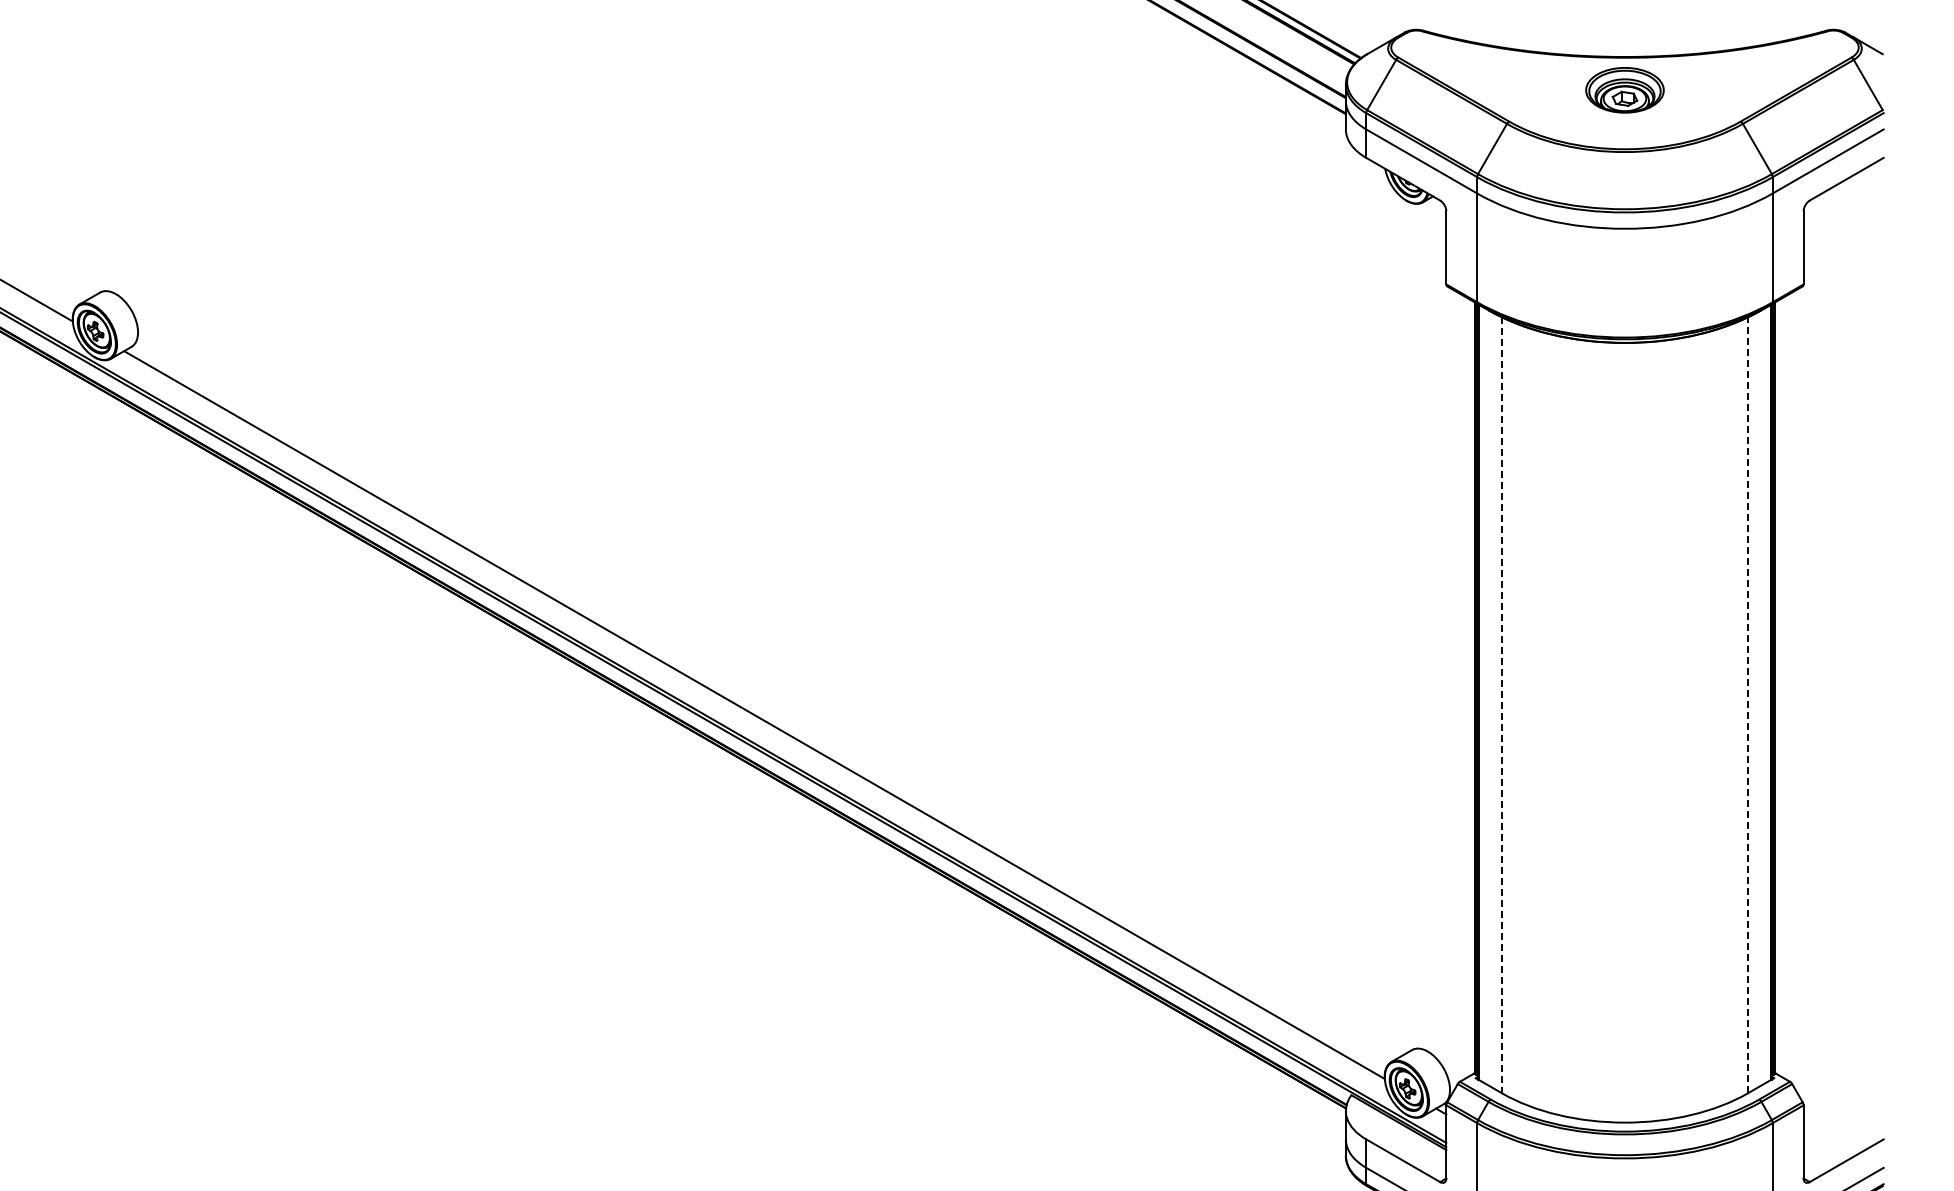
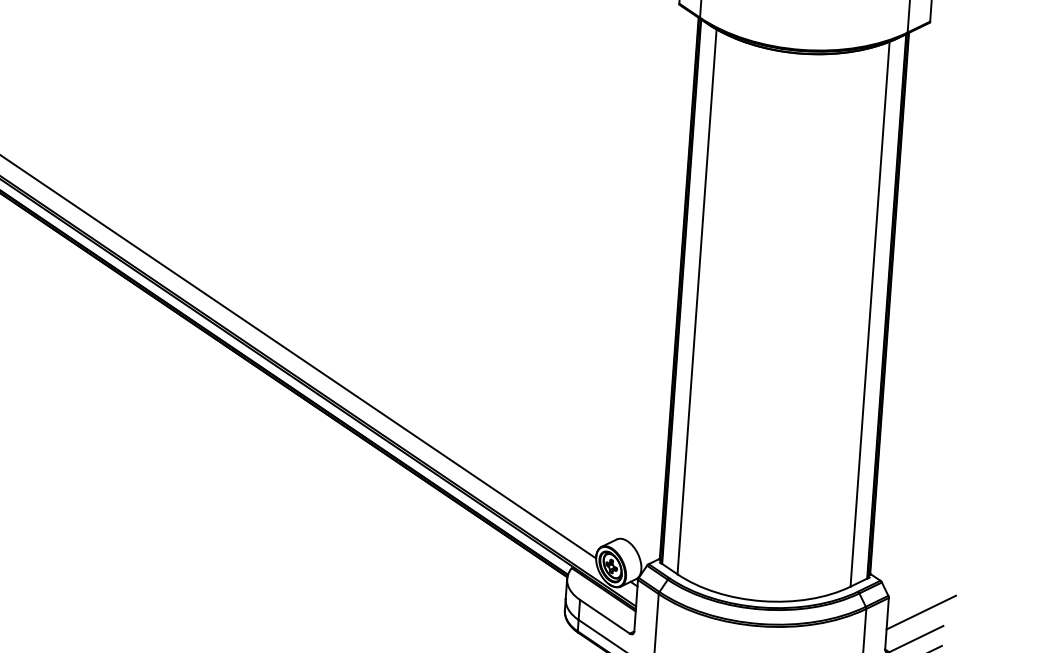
line: (1501, 705) -> (696, 302), dashed -> solid
line: (1748, 705) -> (870, 314), dashed -> solid
line: (1850, 1122) -> (920, 612), added

